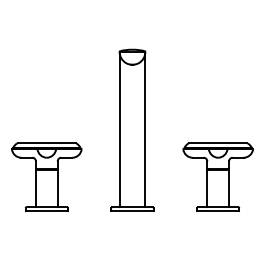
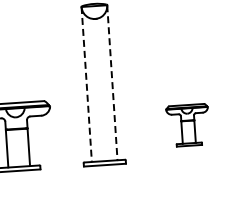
line: (119, 129) -> (86, 84), solid -> dashed
line: (145, 129) -> (112, 82), solid -> dashed
part: (217, 176) -> (187, 124), size x0.6

